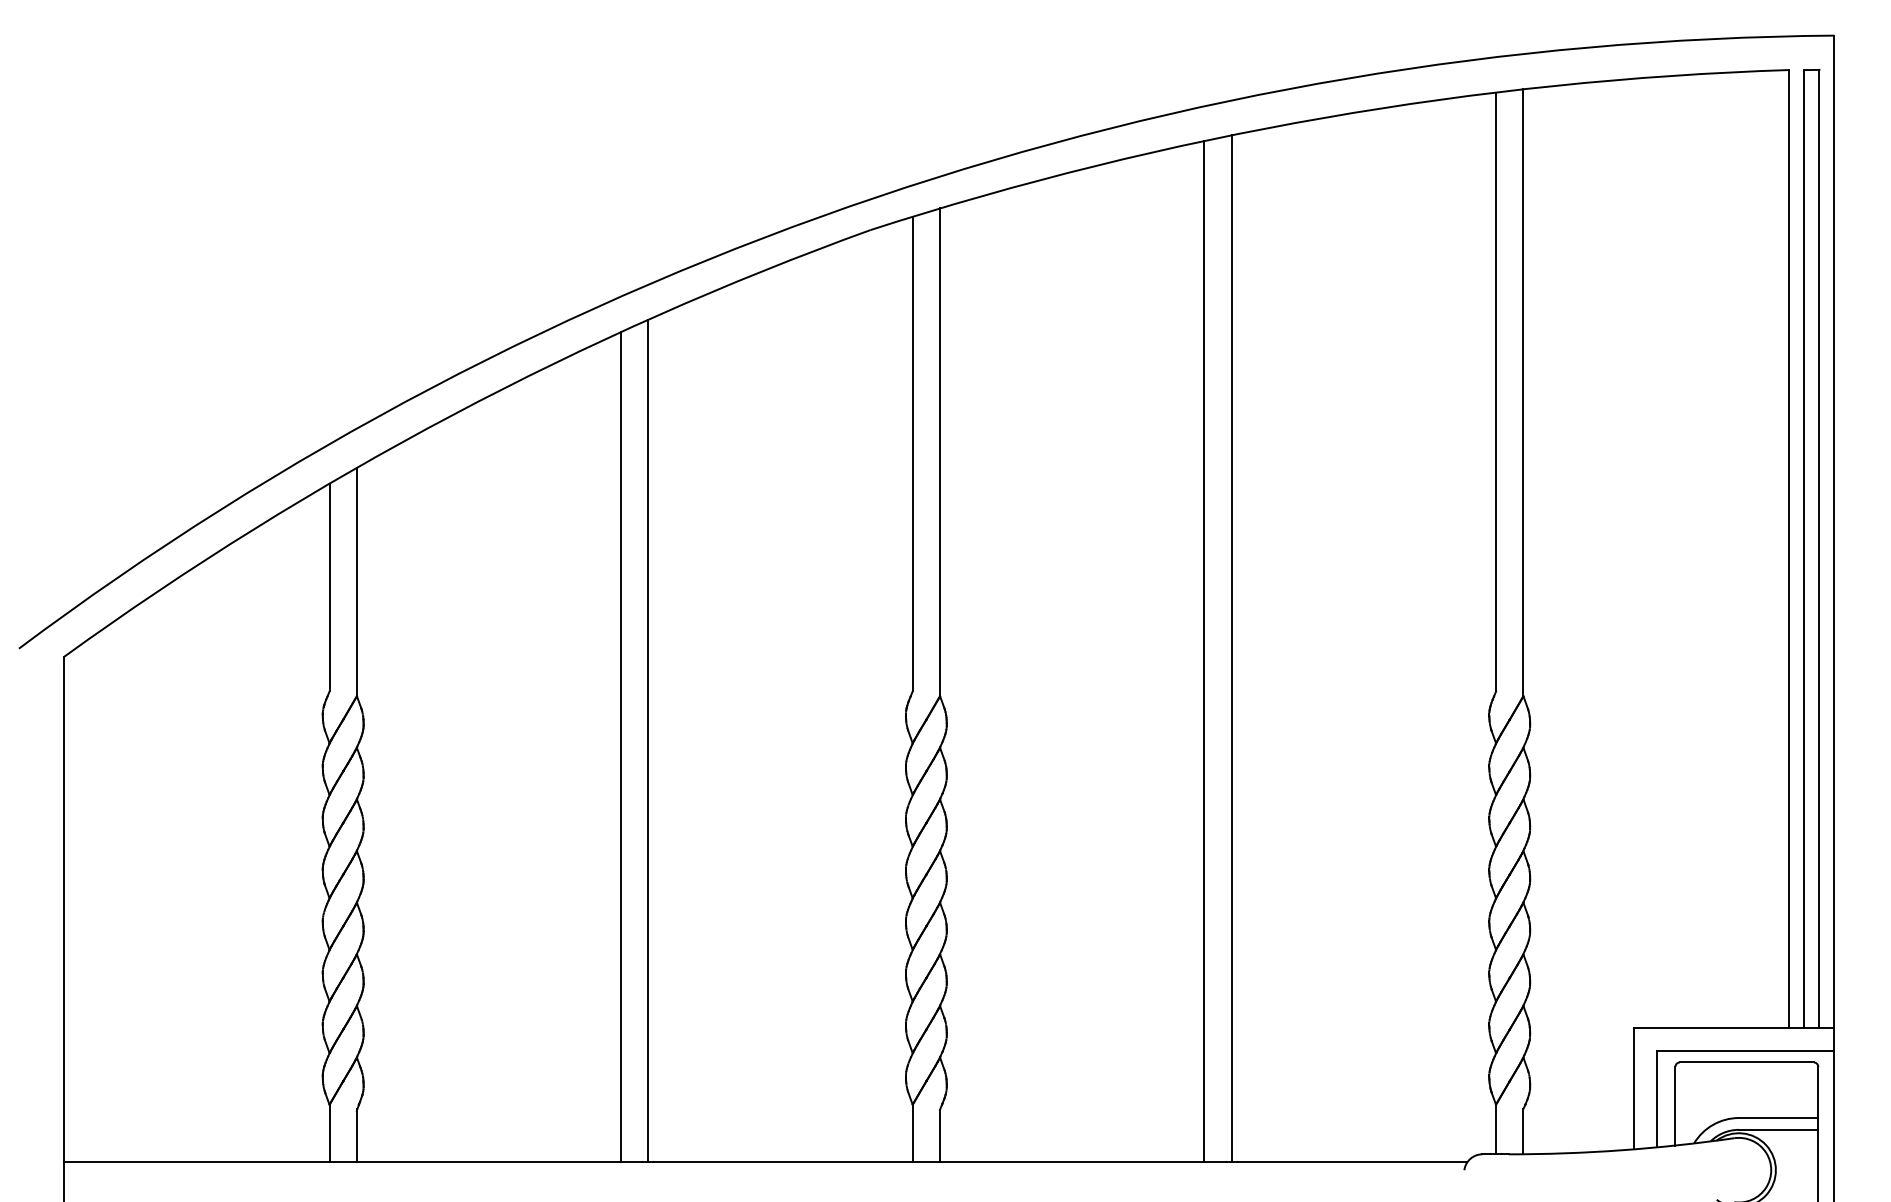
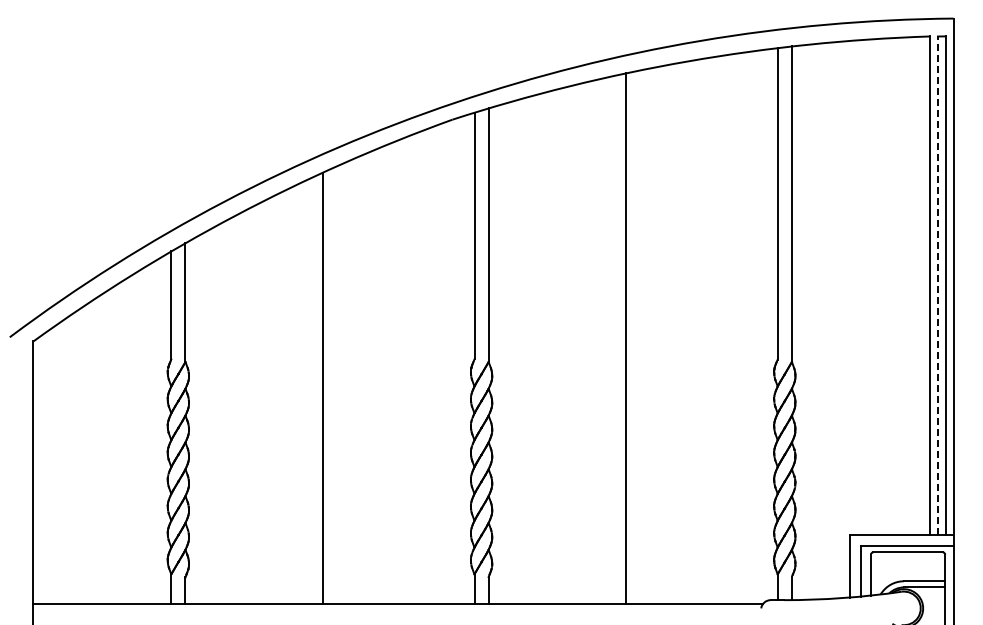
line: (1805, 549) -> (938, 285), solid -> dashed
line: (1232, 649) -> (640, 337), removed
line: (649, 741) -> (337, 385), removed

